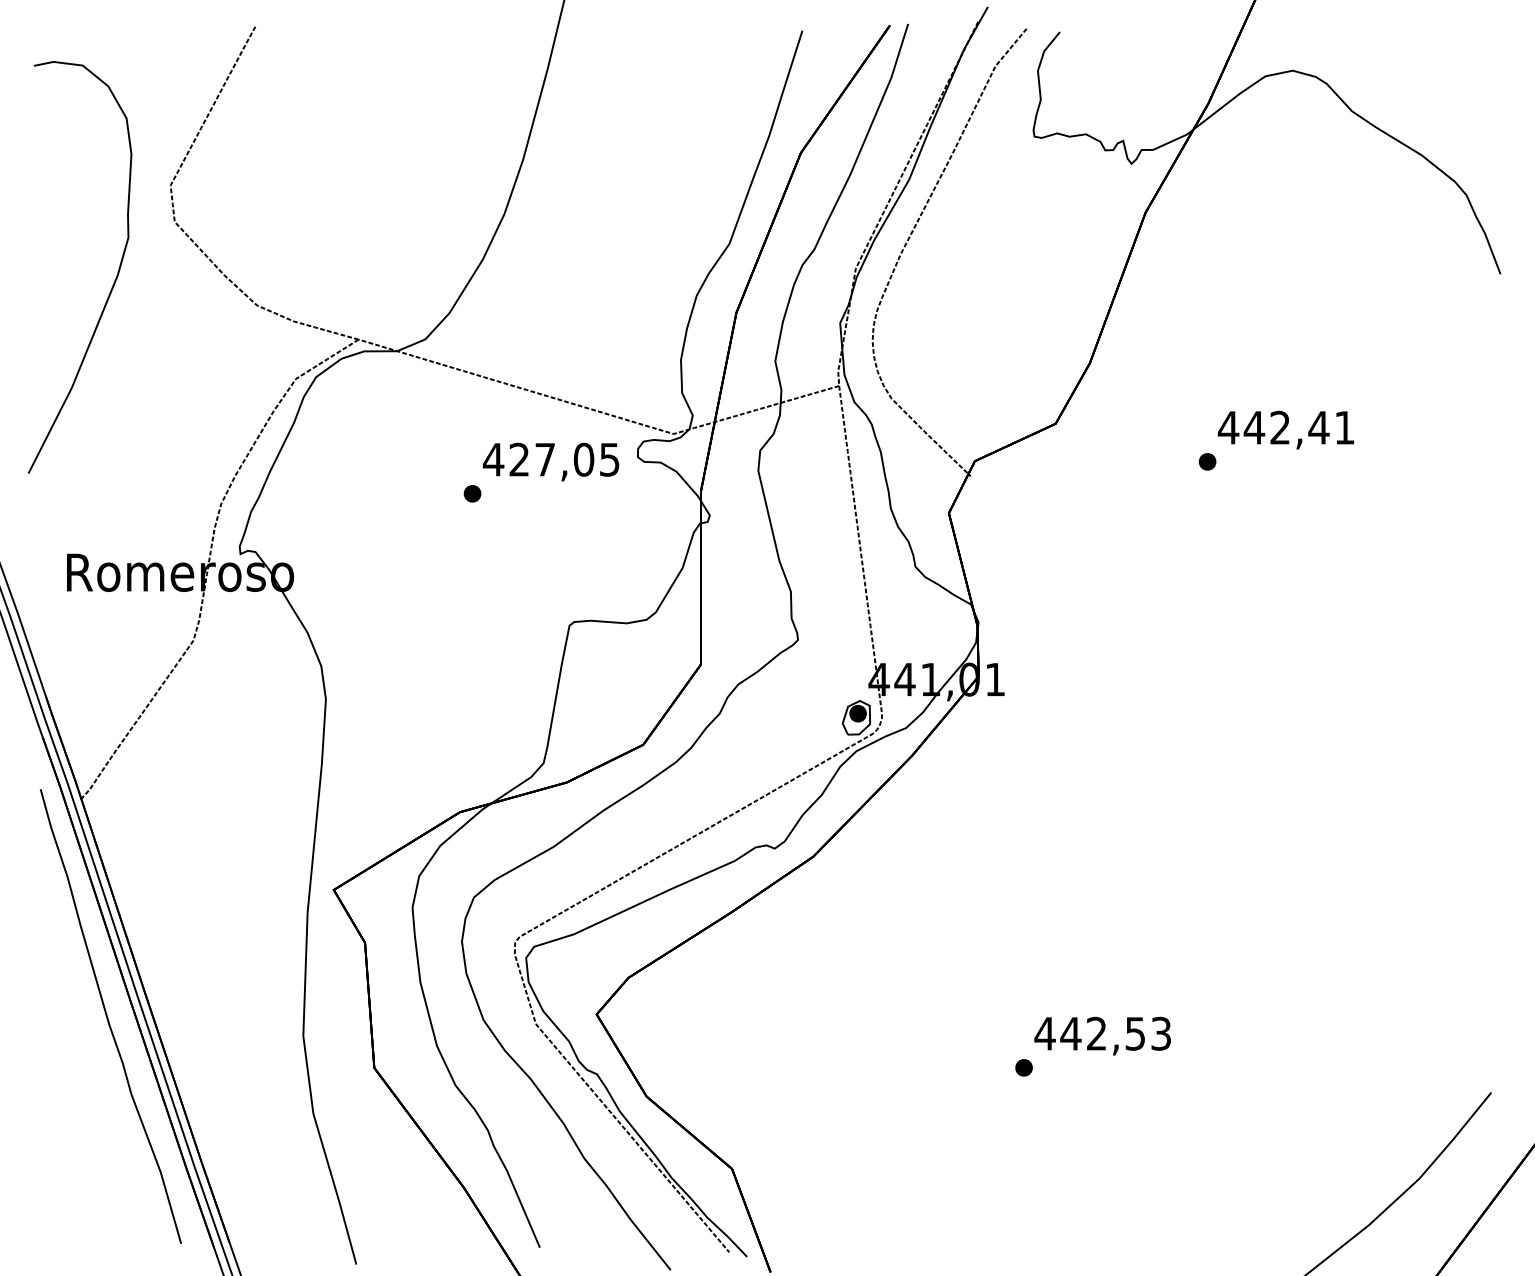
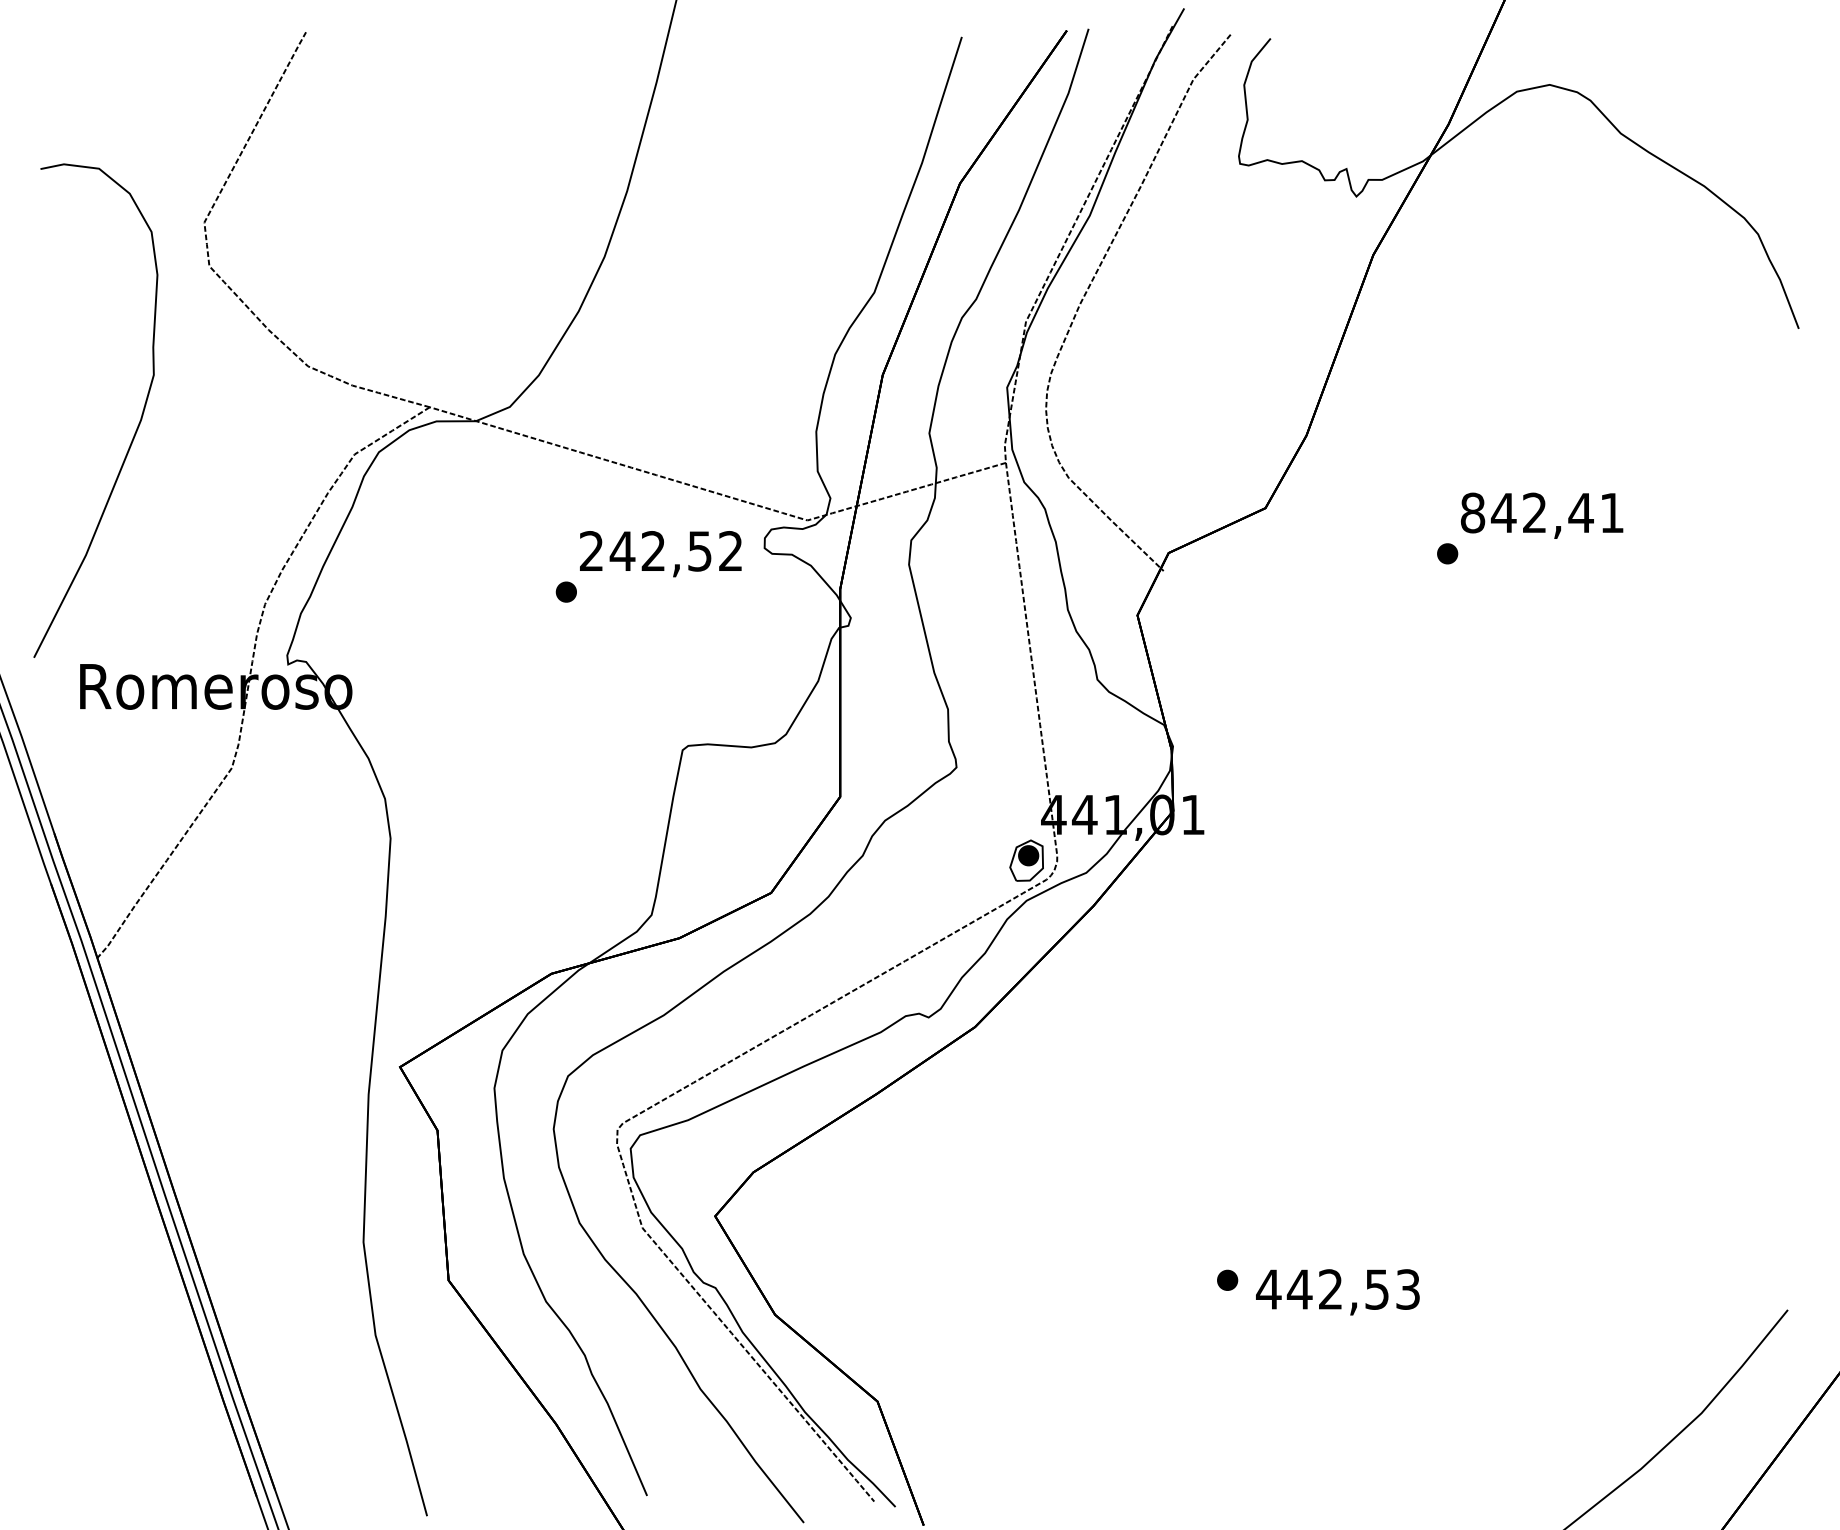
curve: (114, 279) -> (137, 425), moved
text: (1228, 427) -> (1472, 512), 442,41 -> 842,41
text: (551, 459) -> (660, 551), 427,05 -> 242,52
curve: (108, 1017) -> (129, 1219), removed
text: (1102, 1036) -> (1337, 1292), moved

